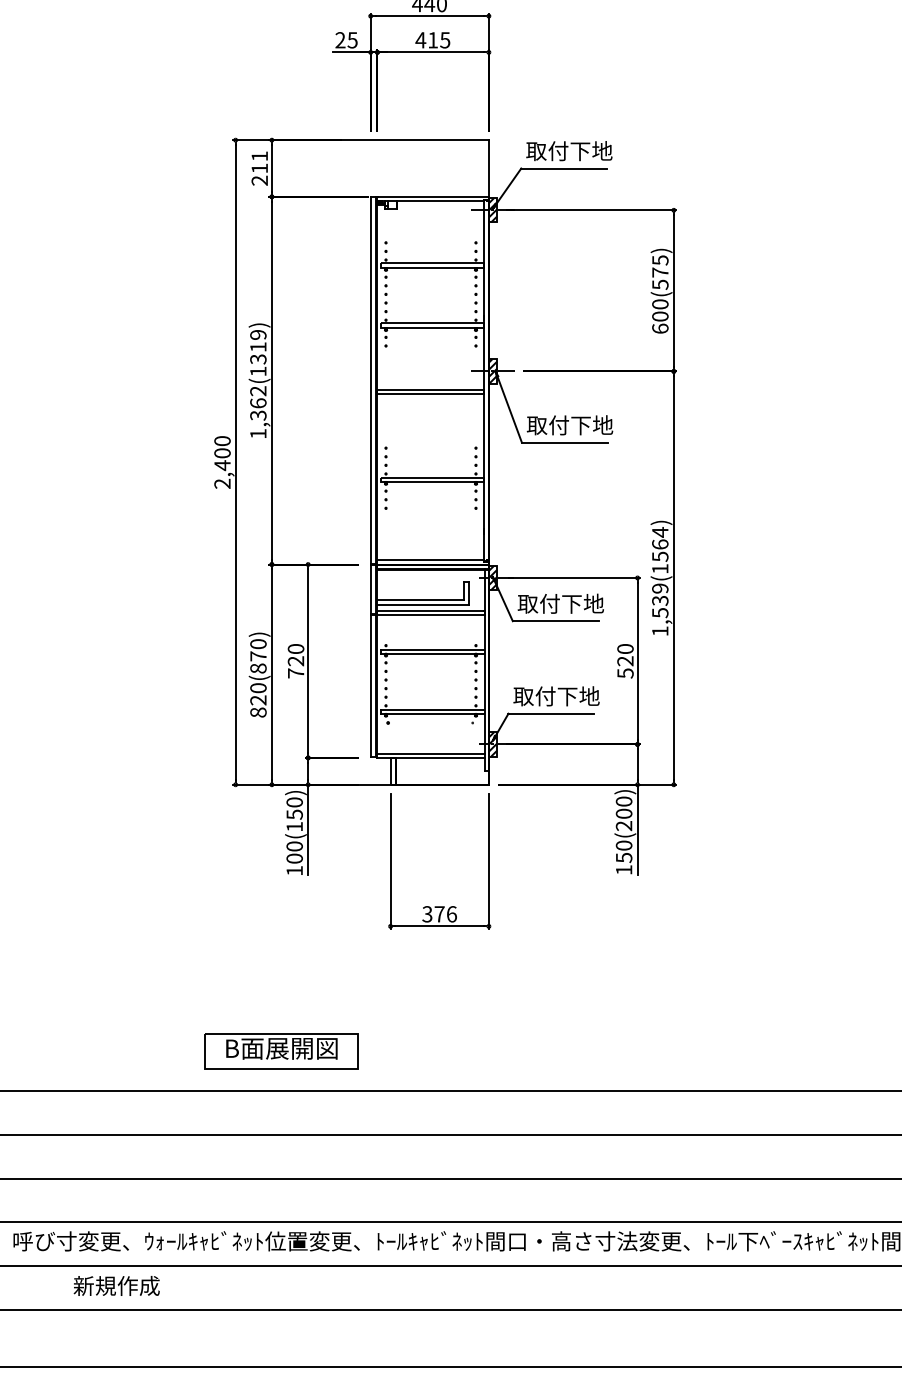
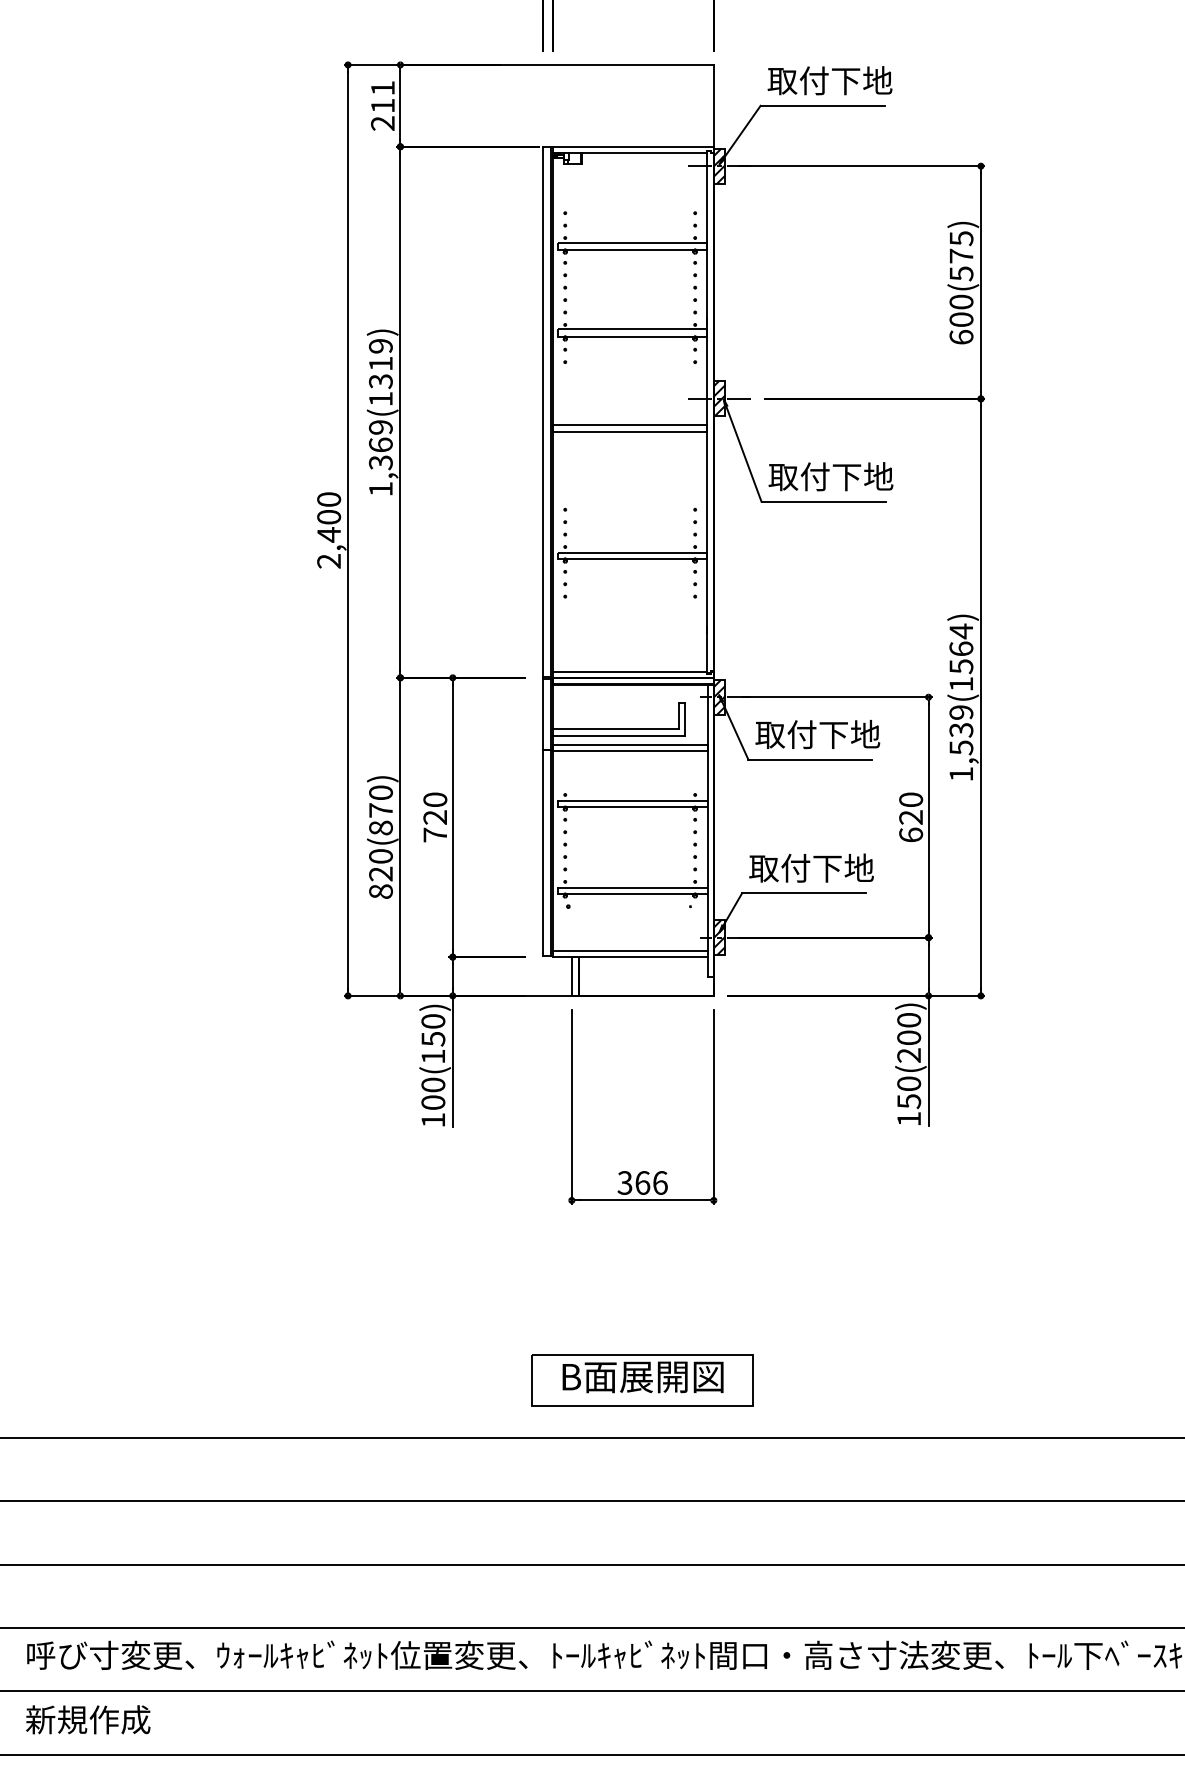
text: (258, 391) -> (381, 427), 1,362(1319) -> 1,369(1319)
text: (625, 673) -> (911, 835), 520 -> 620
text: (439, 914) -> (642, 1183), 376 -> 366
part: (281, 1051) -> (642, 1381), moved
text: (116, 1285) -> (87, 1719), moved

